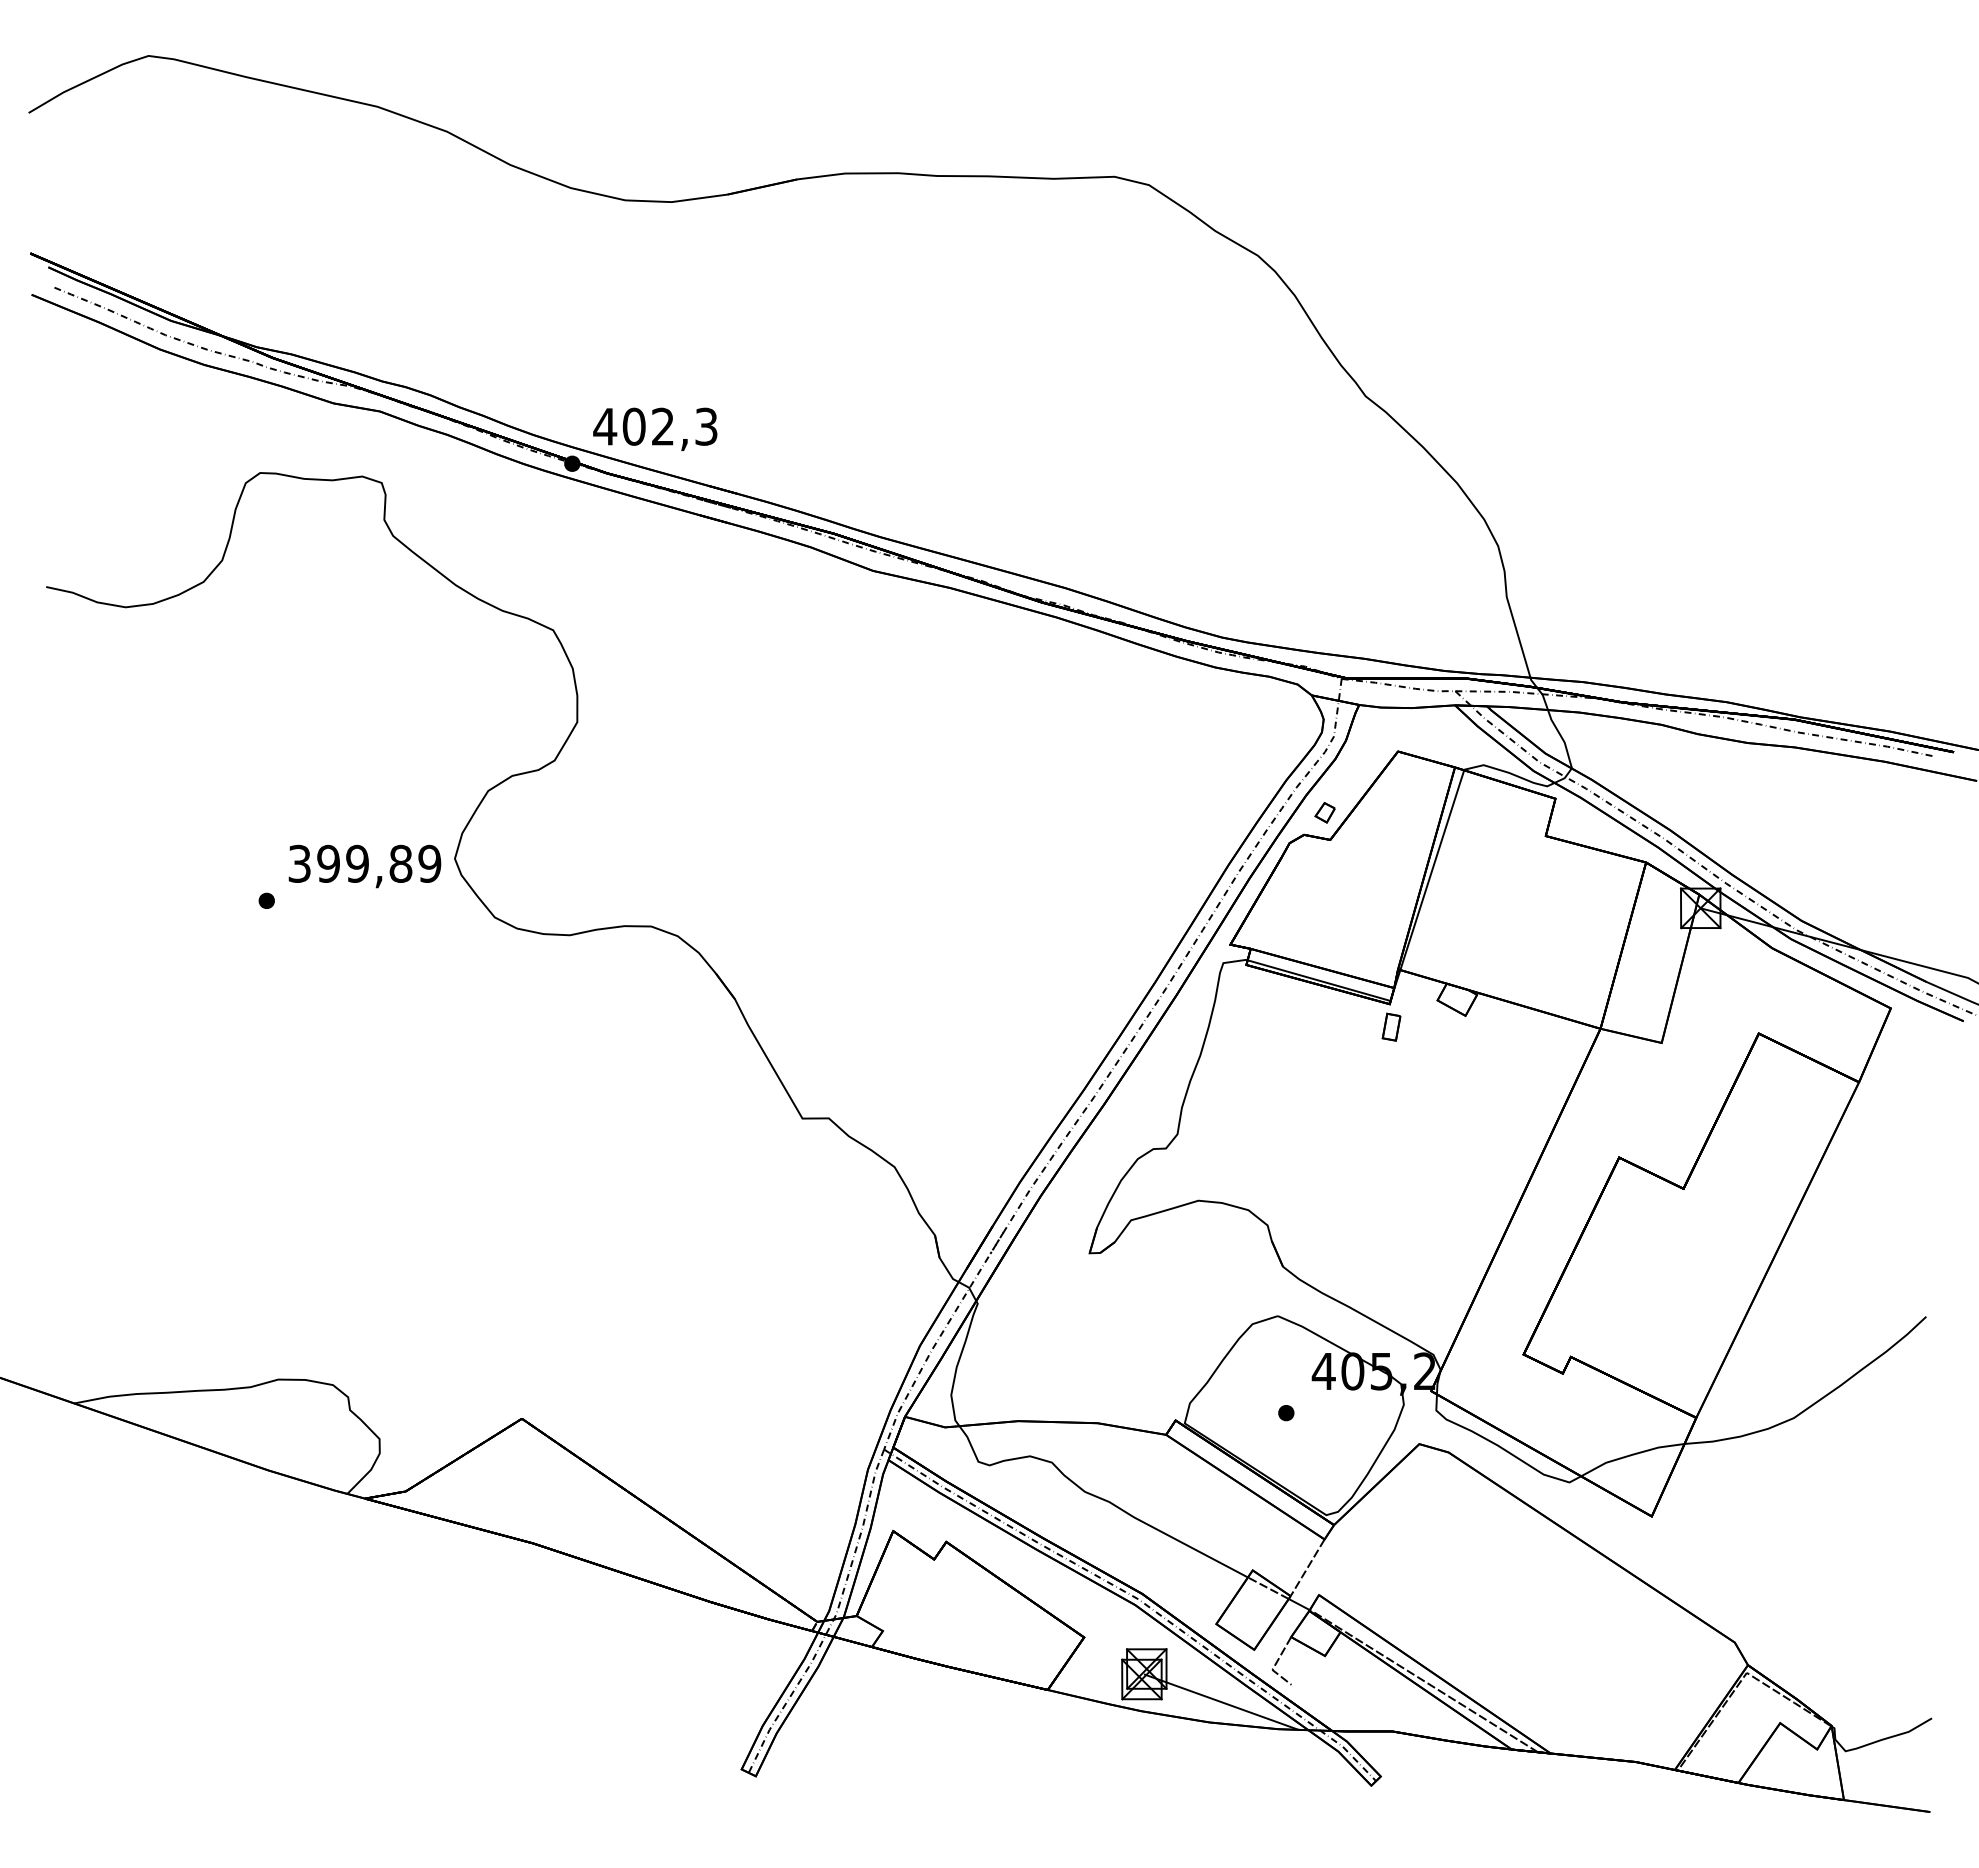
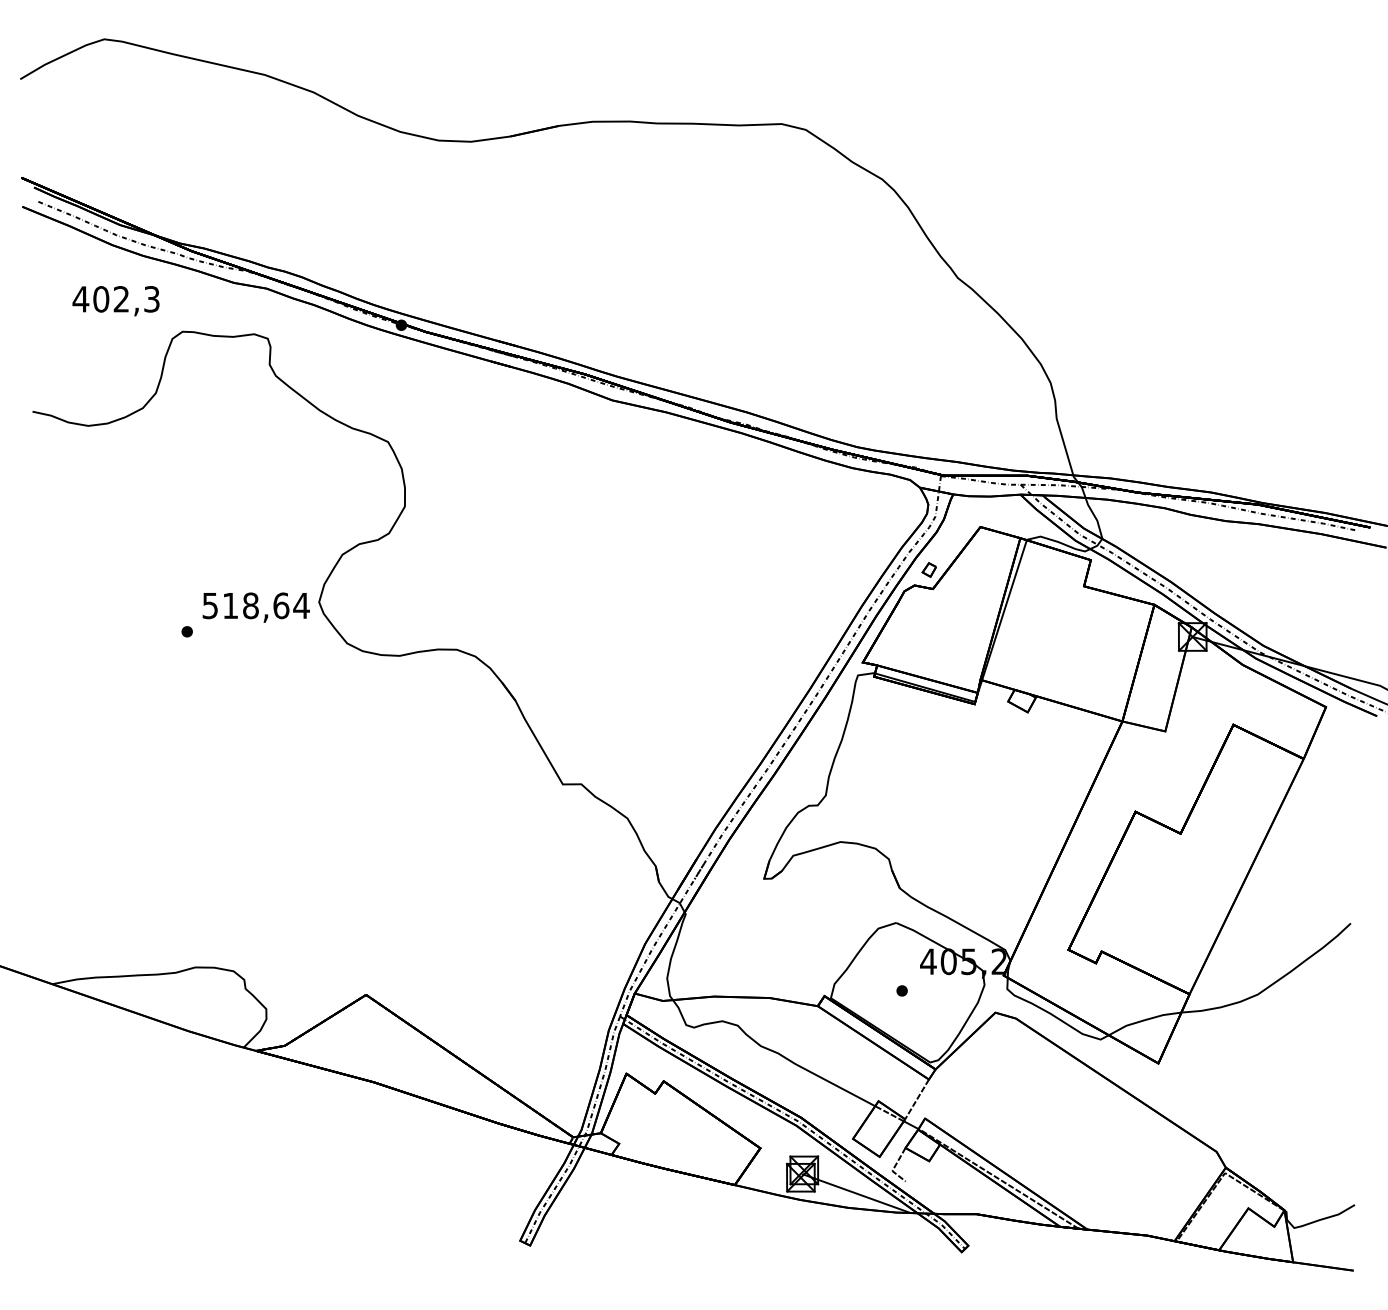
text: (655, 428) -> (116, 300), moved
text: (365, 863) -> (256, 605), 399,89 -> 518,64
part: (1391, 1026) -> (975, 719), removed

